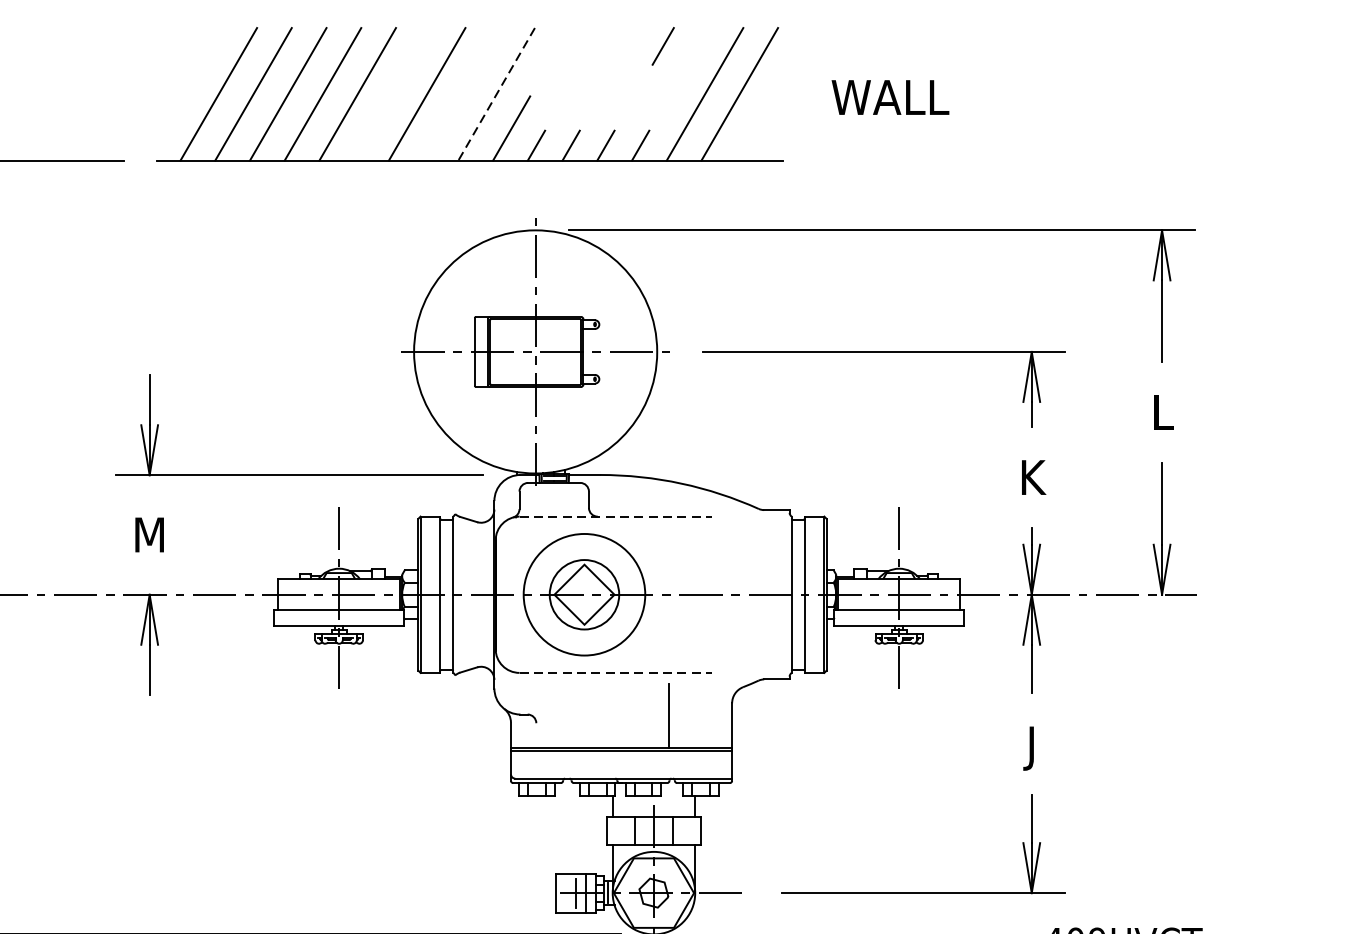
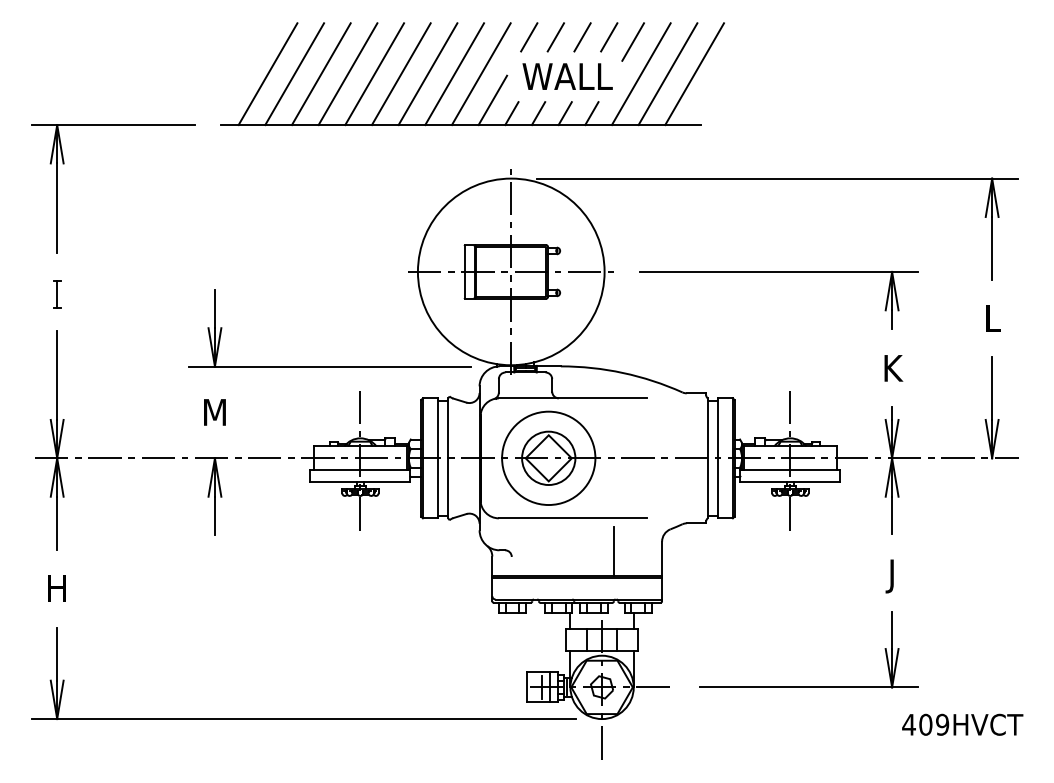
line: (559, 46) -> (529, 37), added
line: (593, 46) -> (555, 37), added
line: (628, 46) -> (582, 37), added
line: (694, 51) -> (633, 41), added
line: (391, 94) -> (400, 74), added
line: (461, 94) -> (454, 74), added
line: (496, 94) -> (481, 74), dashed -> solid
line: (774, 94) -> (694, 74), added
text: (890, 97) -> (567, 76), moved
line: (615, 516) -> (572, 398), dashed -> solid
line: (615, 673) -> (572, 518), dashed -> solid

